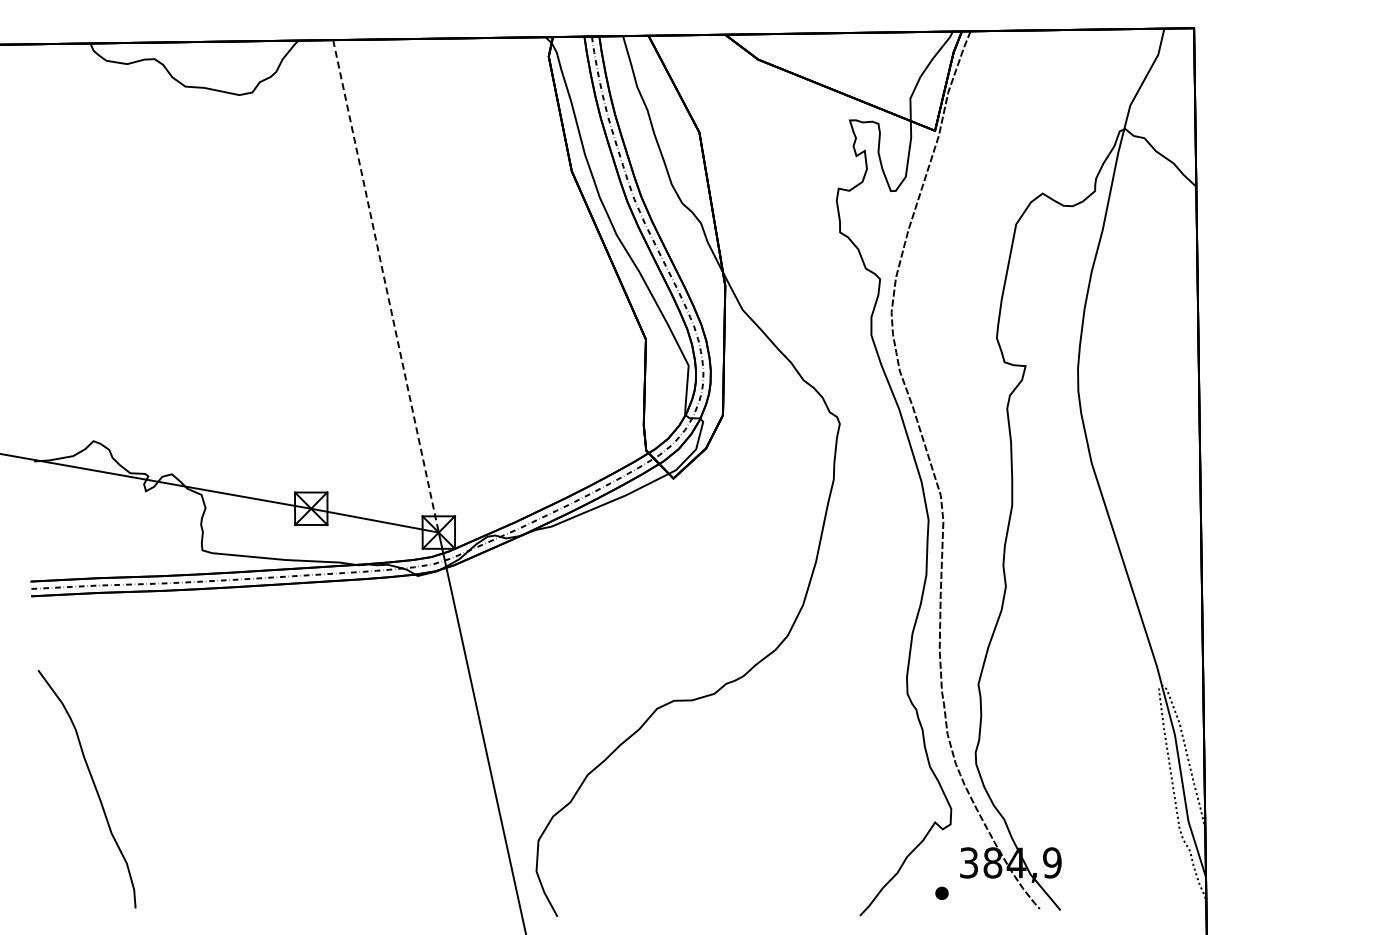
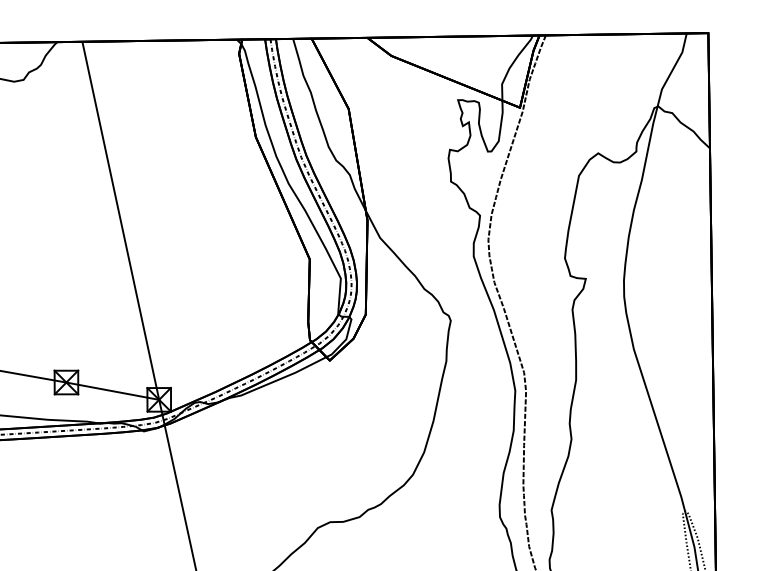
line: (386, 286) -> (121, 220), dashed -> solid

